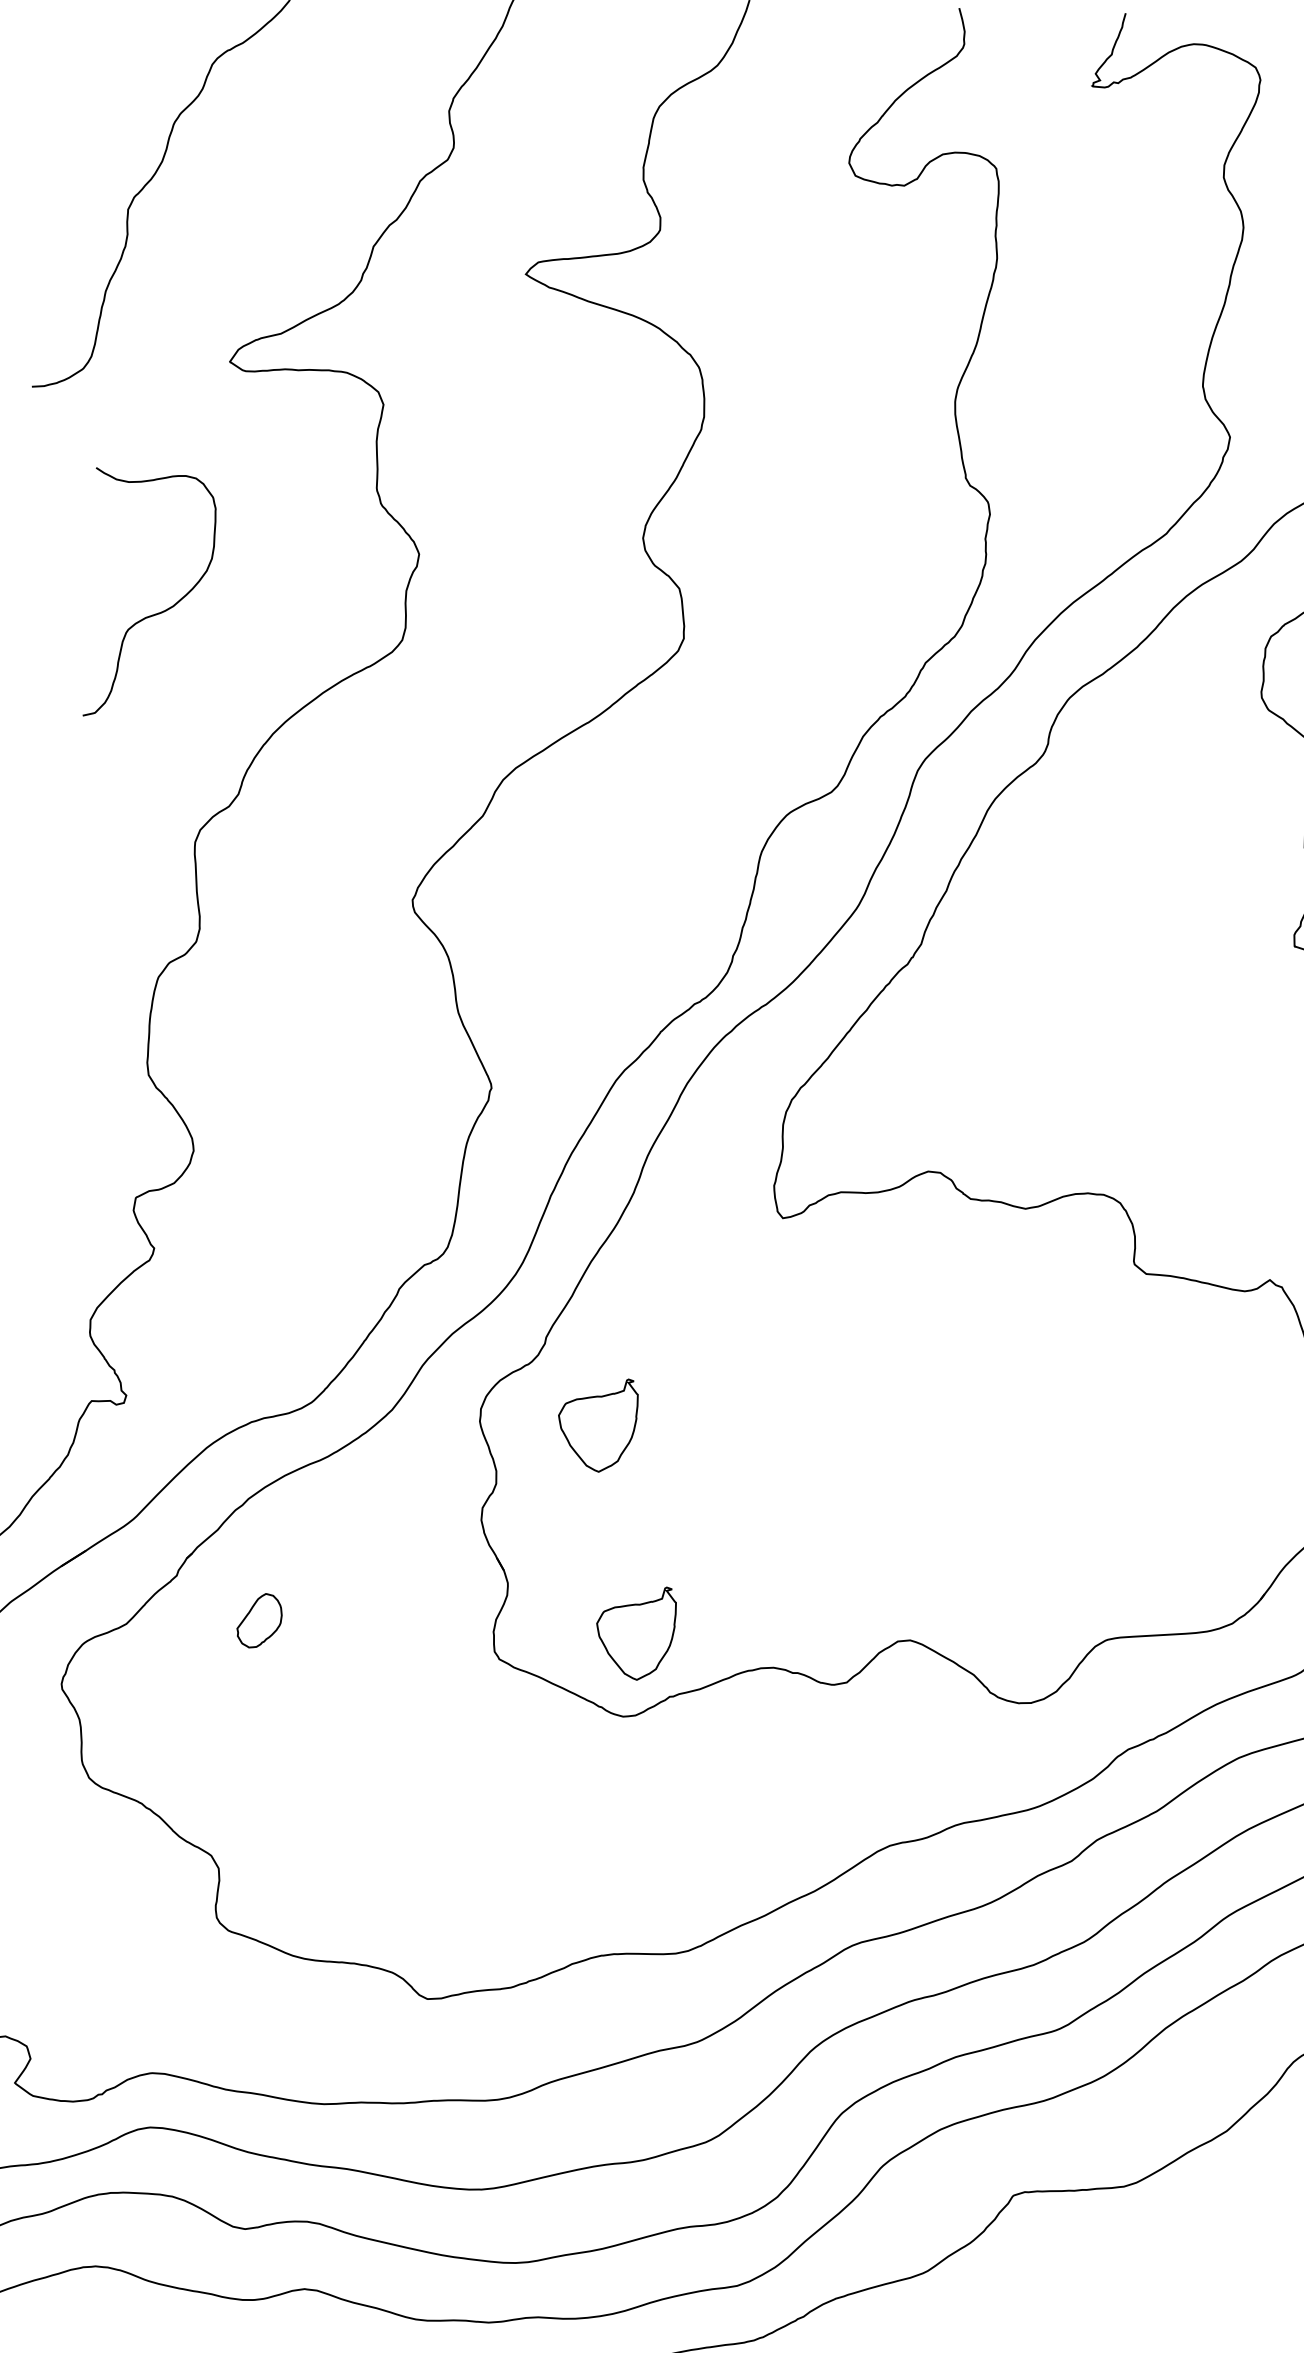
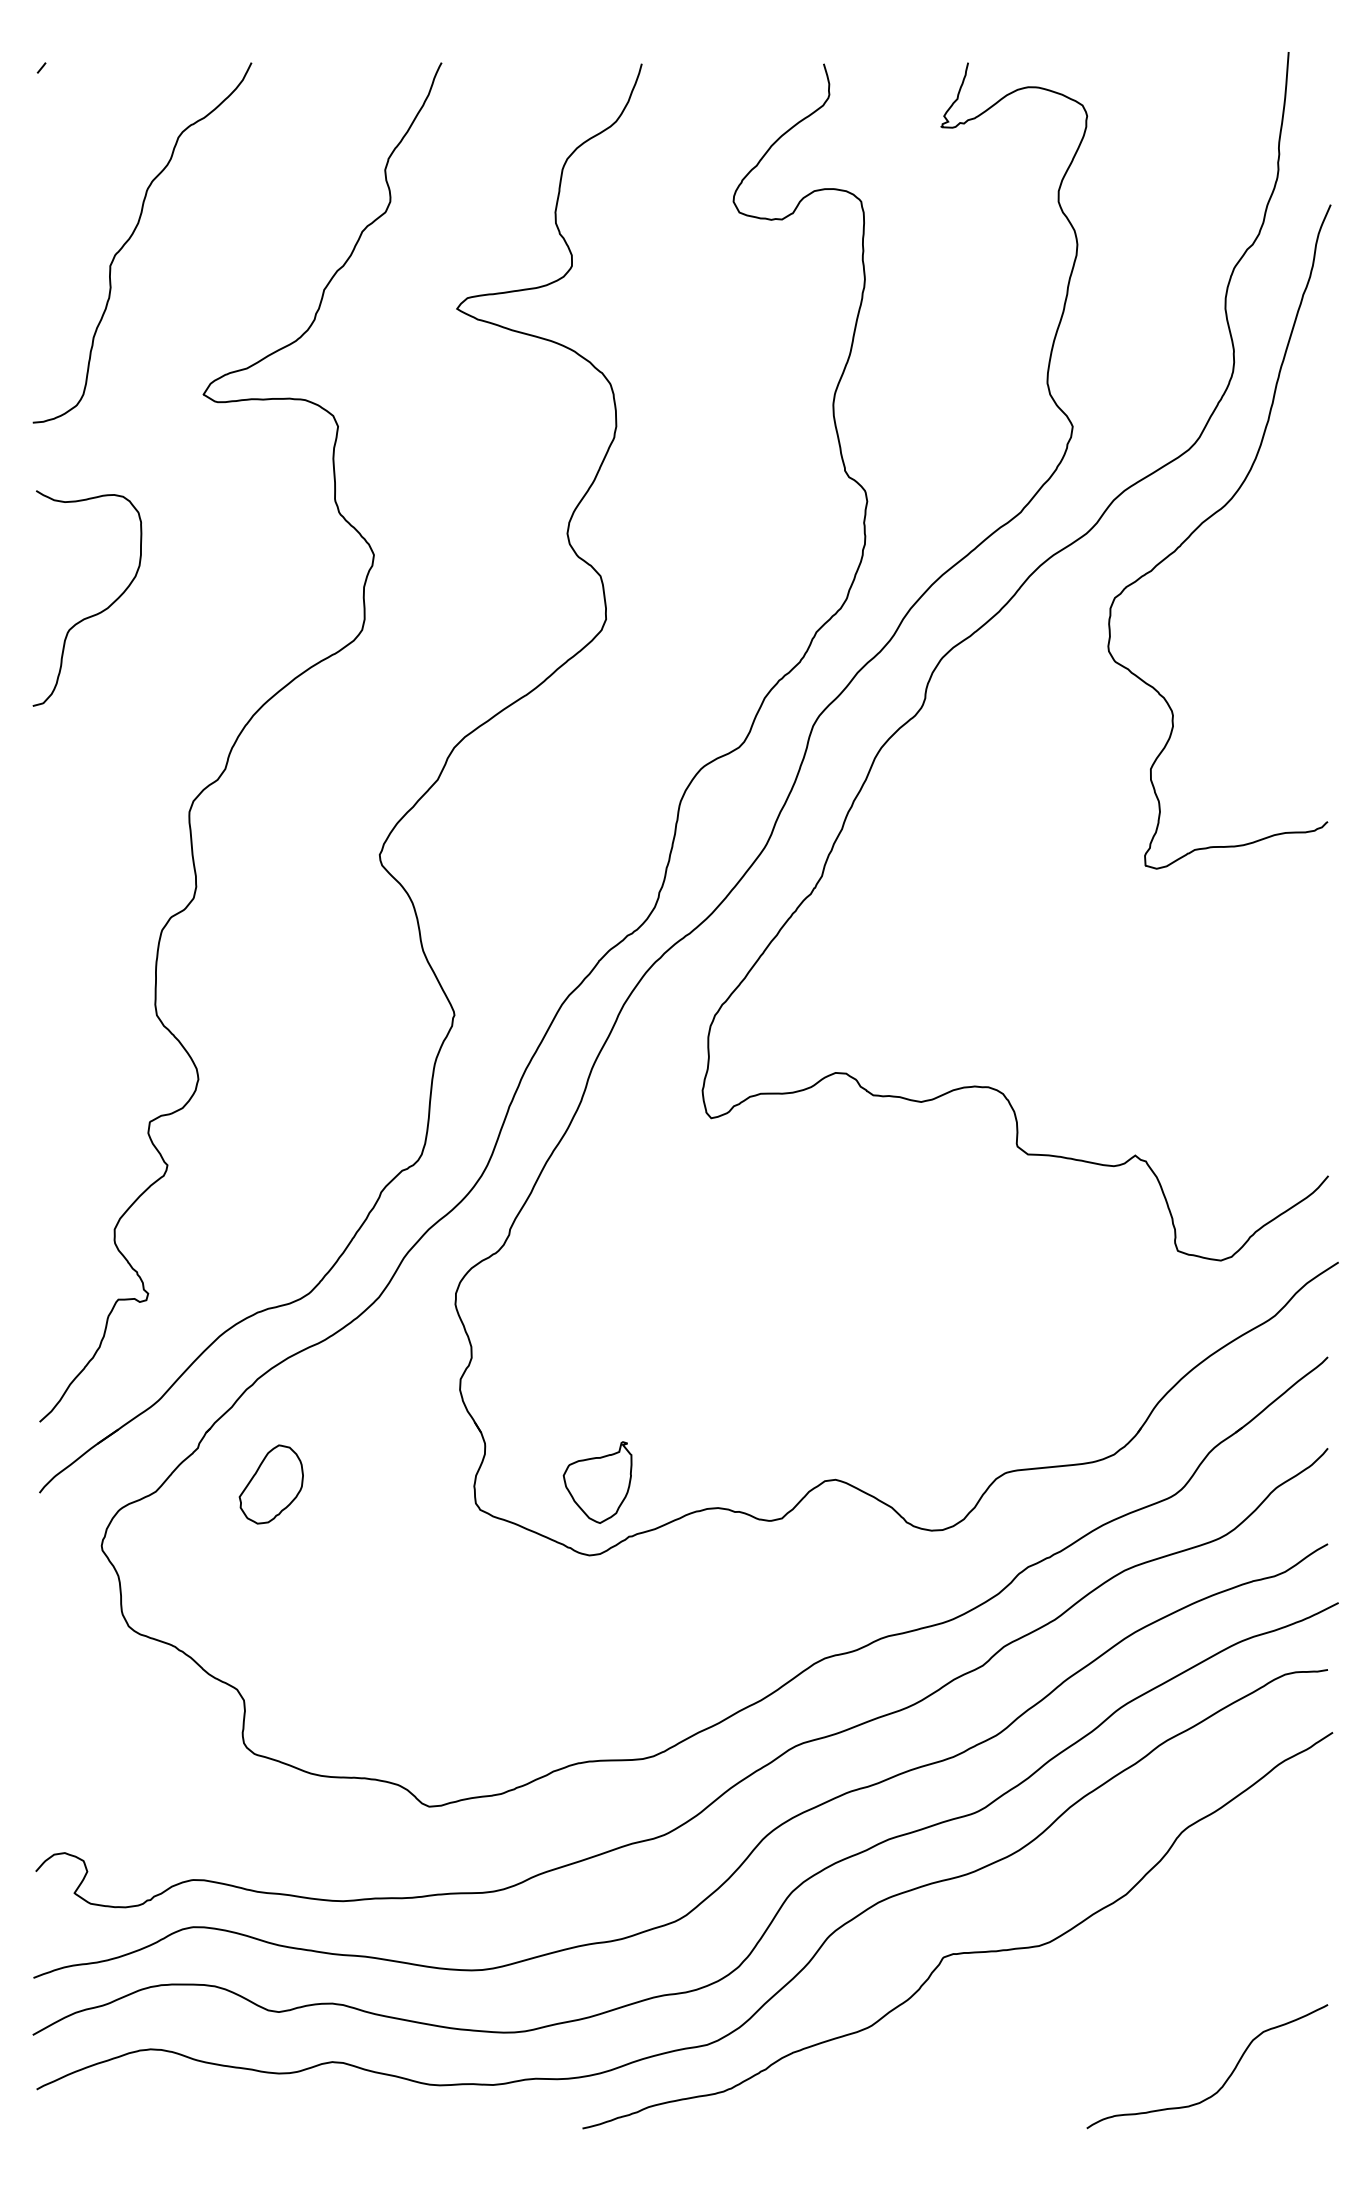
curve: (156, 612) -> (93, 614), moved
part: (597, 1424) -> (557, 1303), removed
part: (258, 1620) -> (270, 1484), size x1.67

